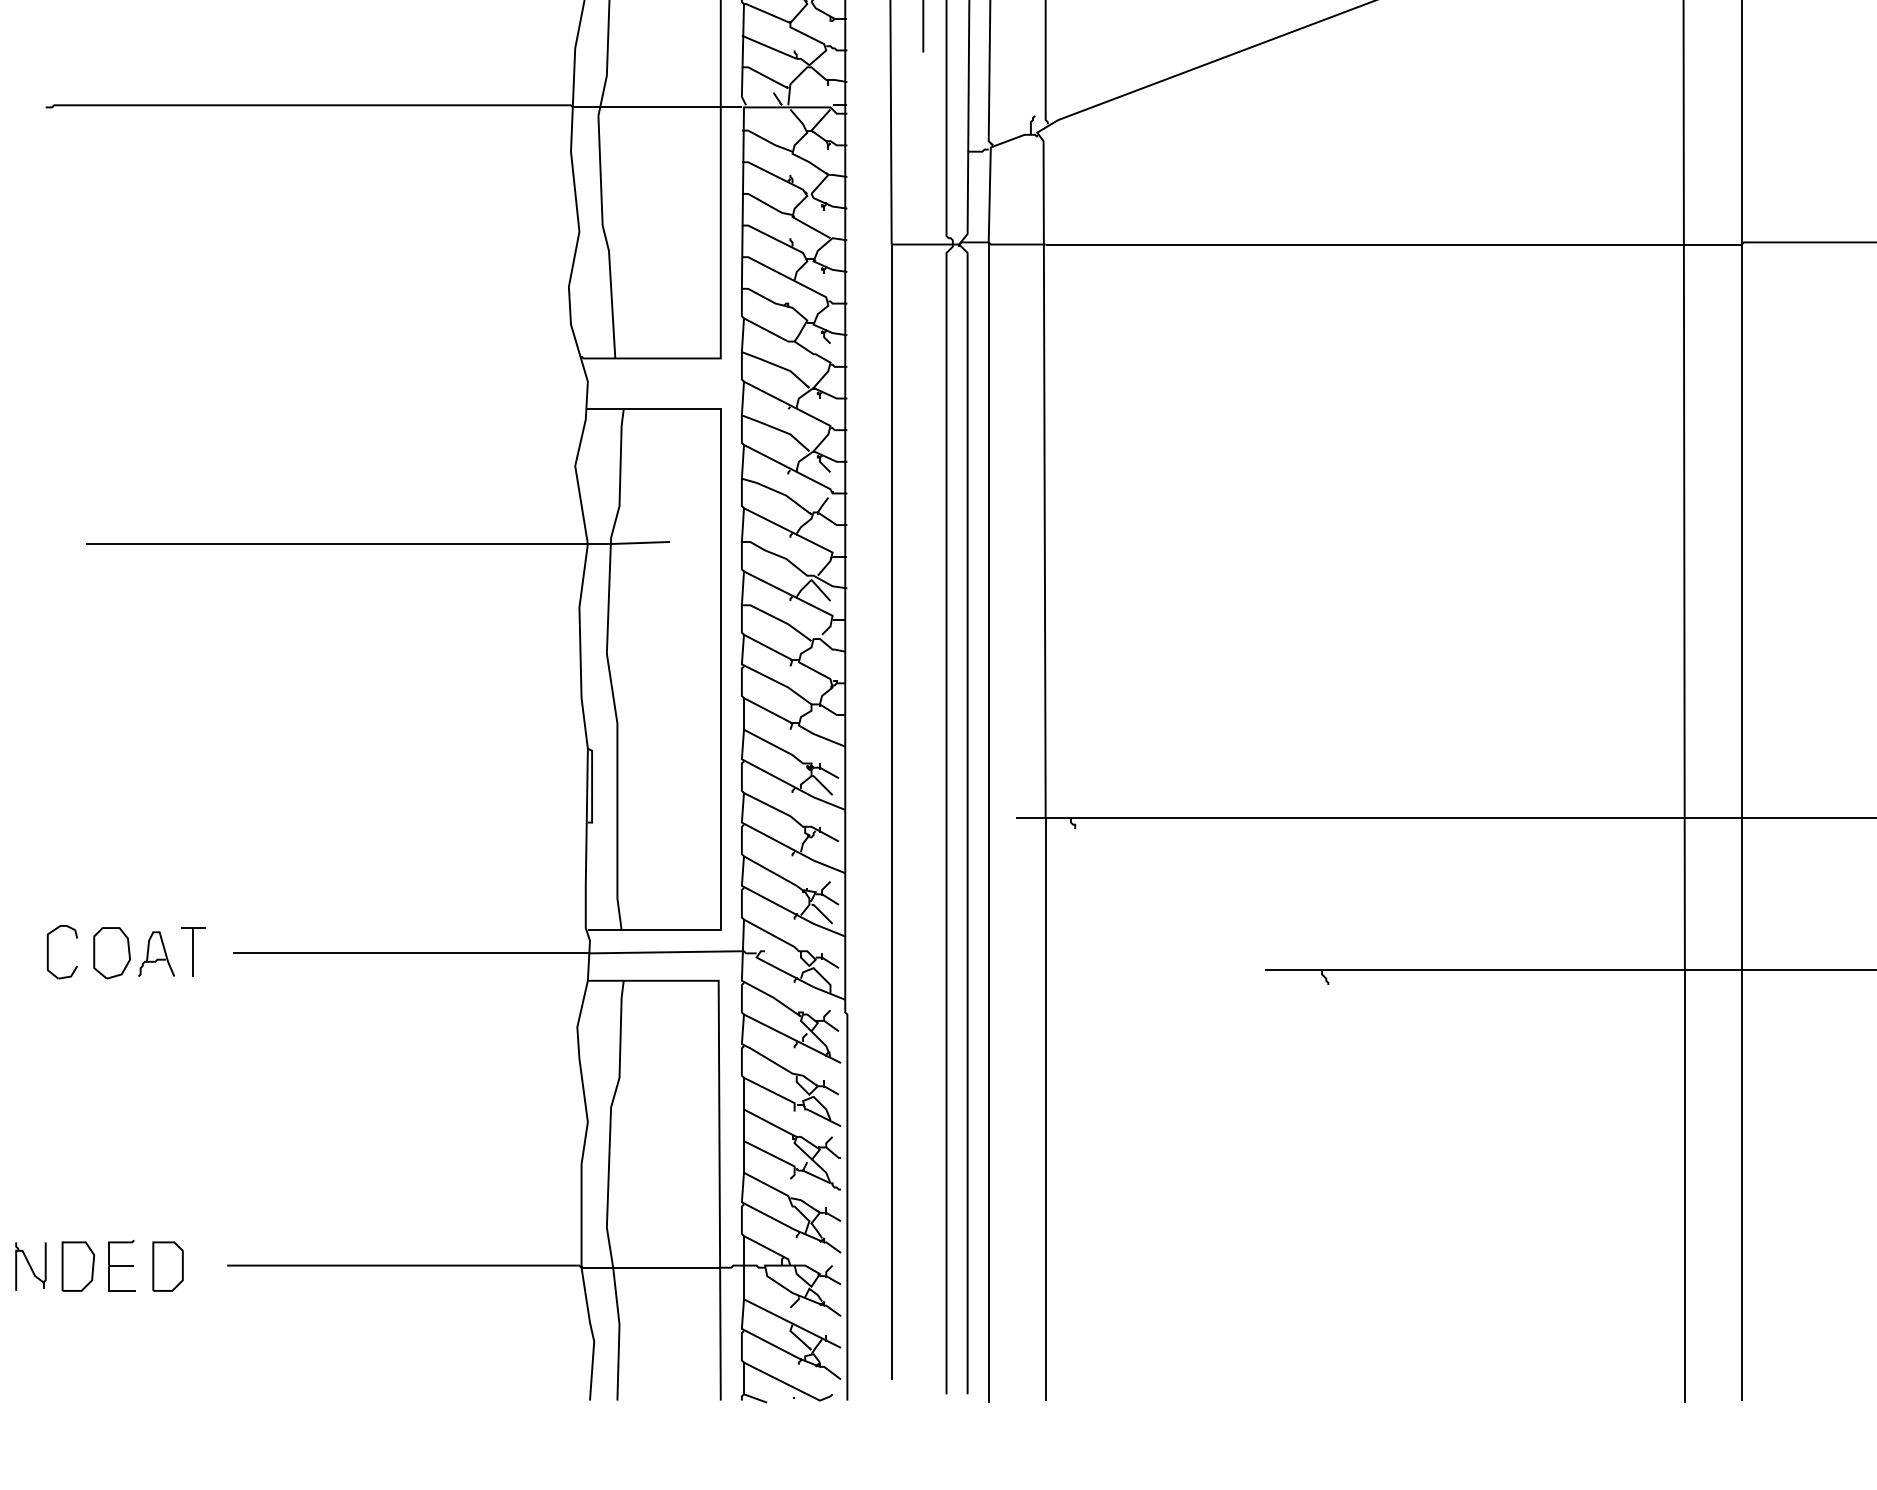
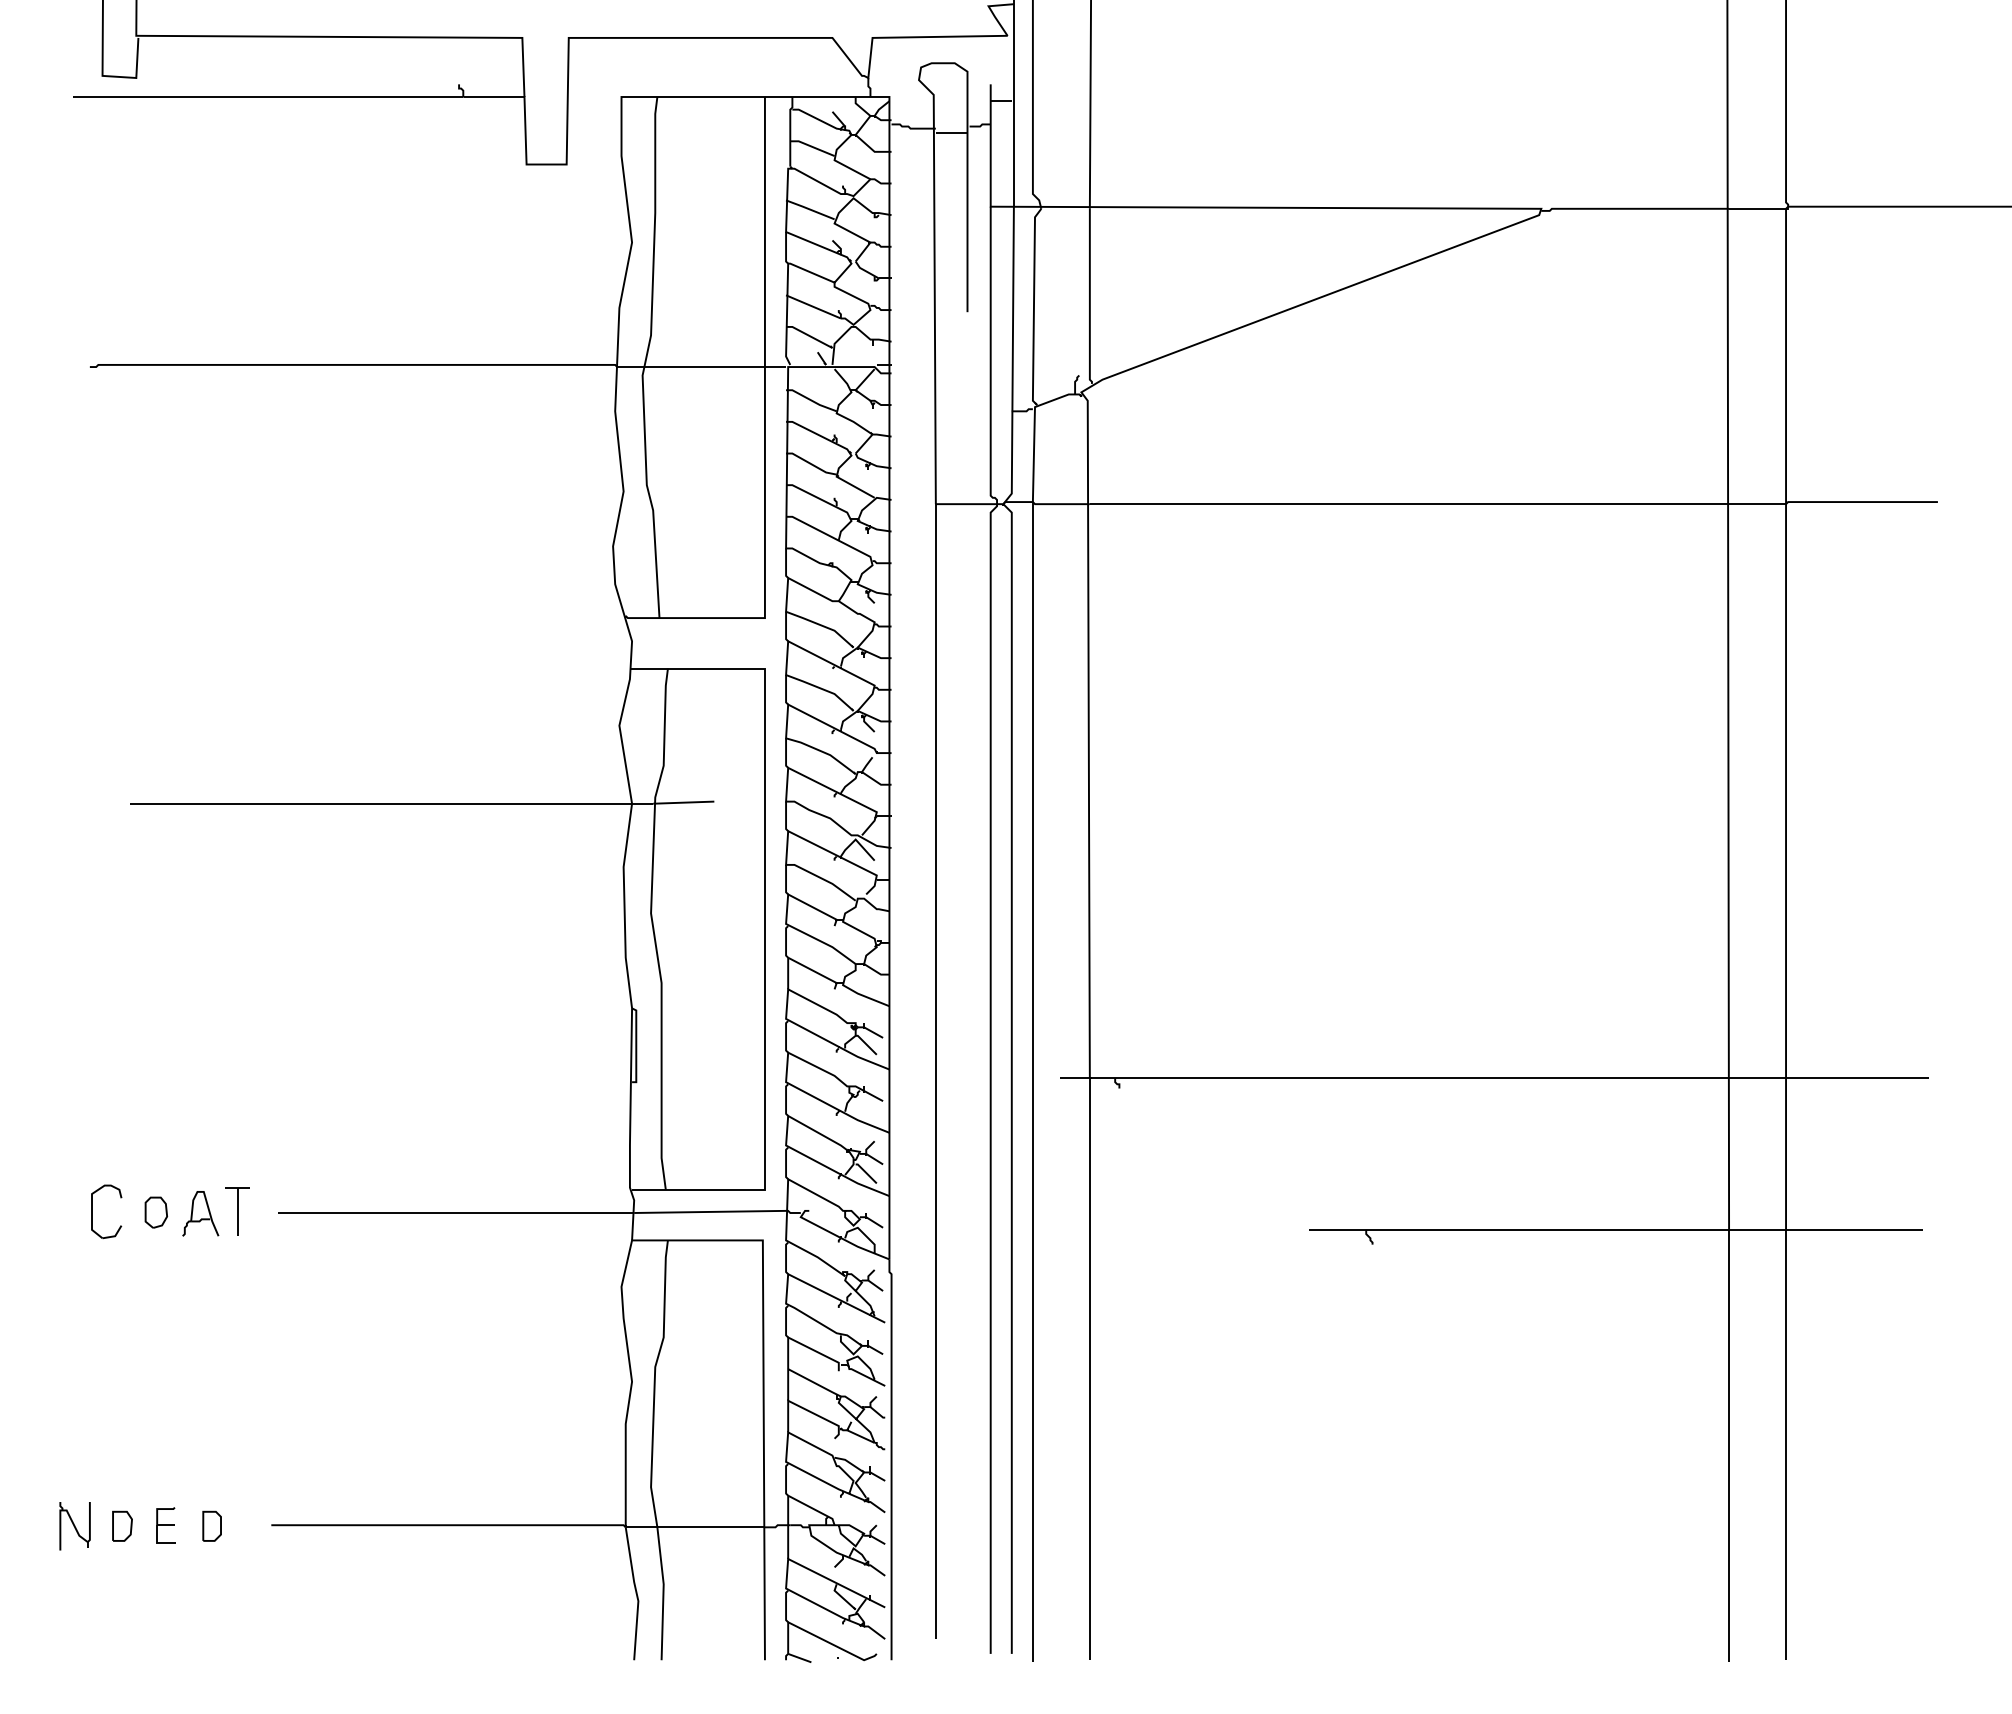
part: (112, 952) -> (156, 1212), size x0.6
part: (122, 1265) -> (166, 1525), size x0.7
part: (78, 1266) -> (122, 1526), size x0.6
part: (167, 1266) -> (211, 1526), size x0.6

